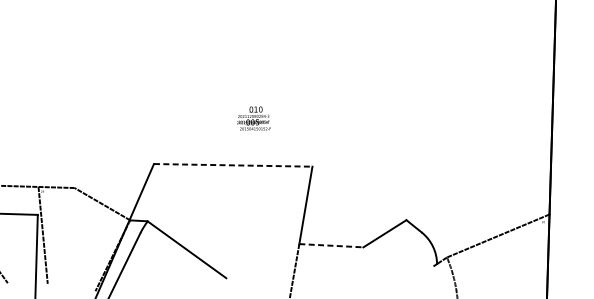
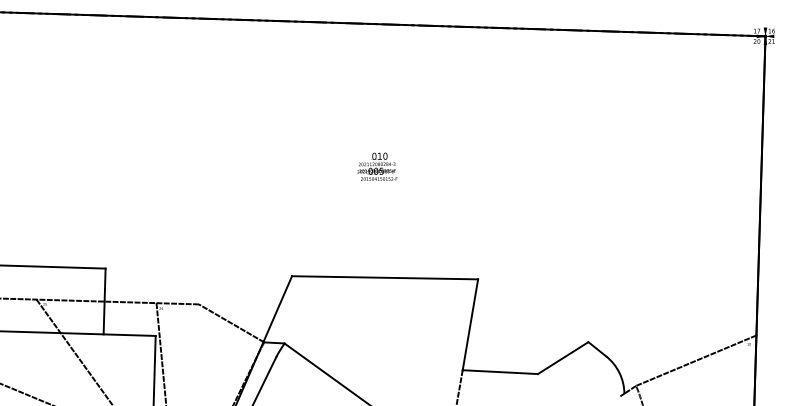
text: (254, 118) -> (377, 166), moved
line: (233, 165) -> (385, 277), dashed -> solid
line: (331, 246) -> (500, 372), dashed -> solid

